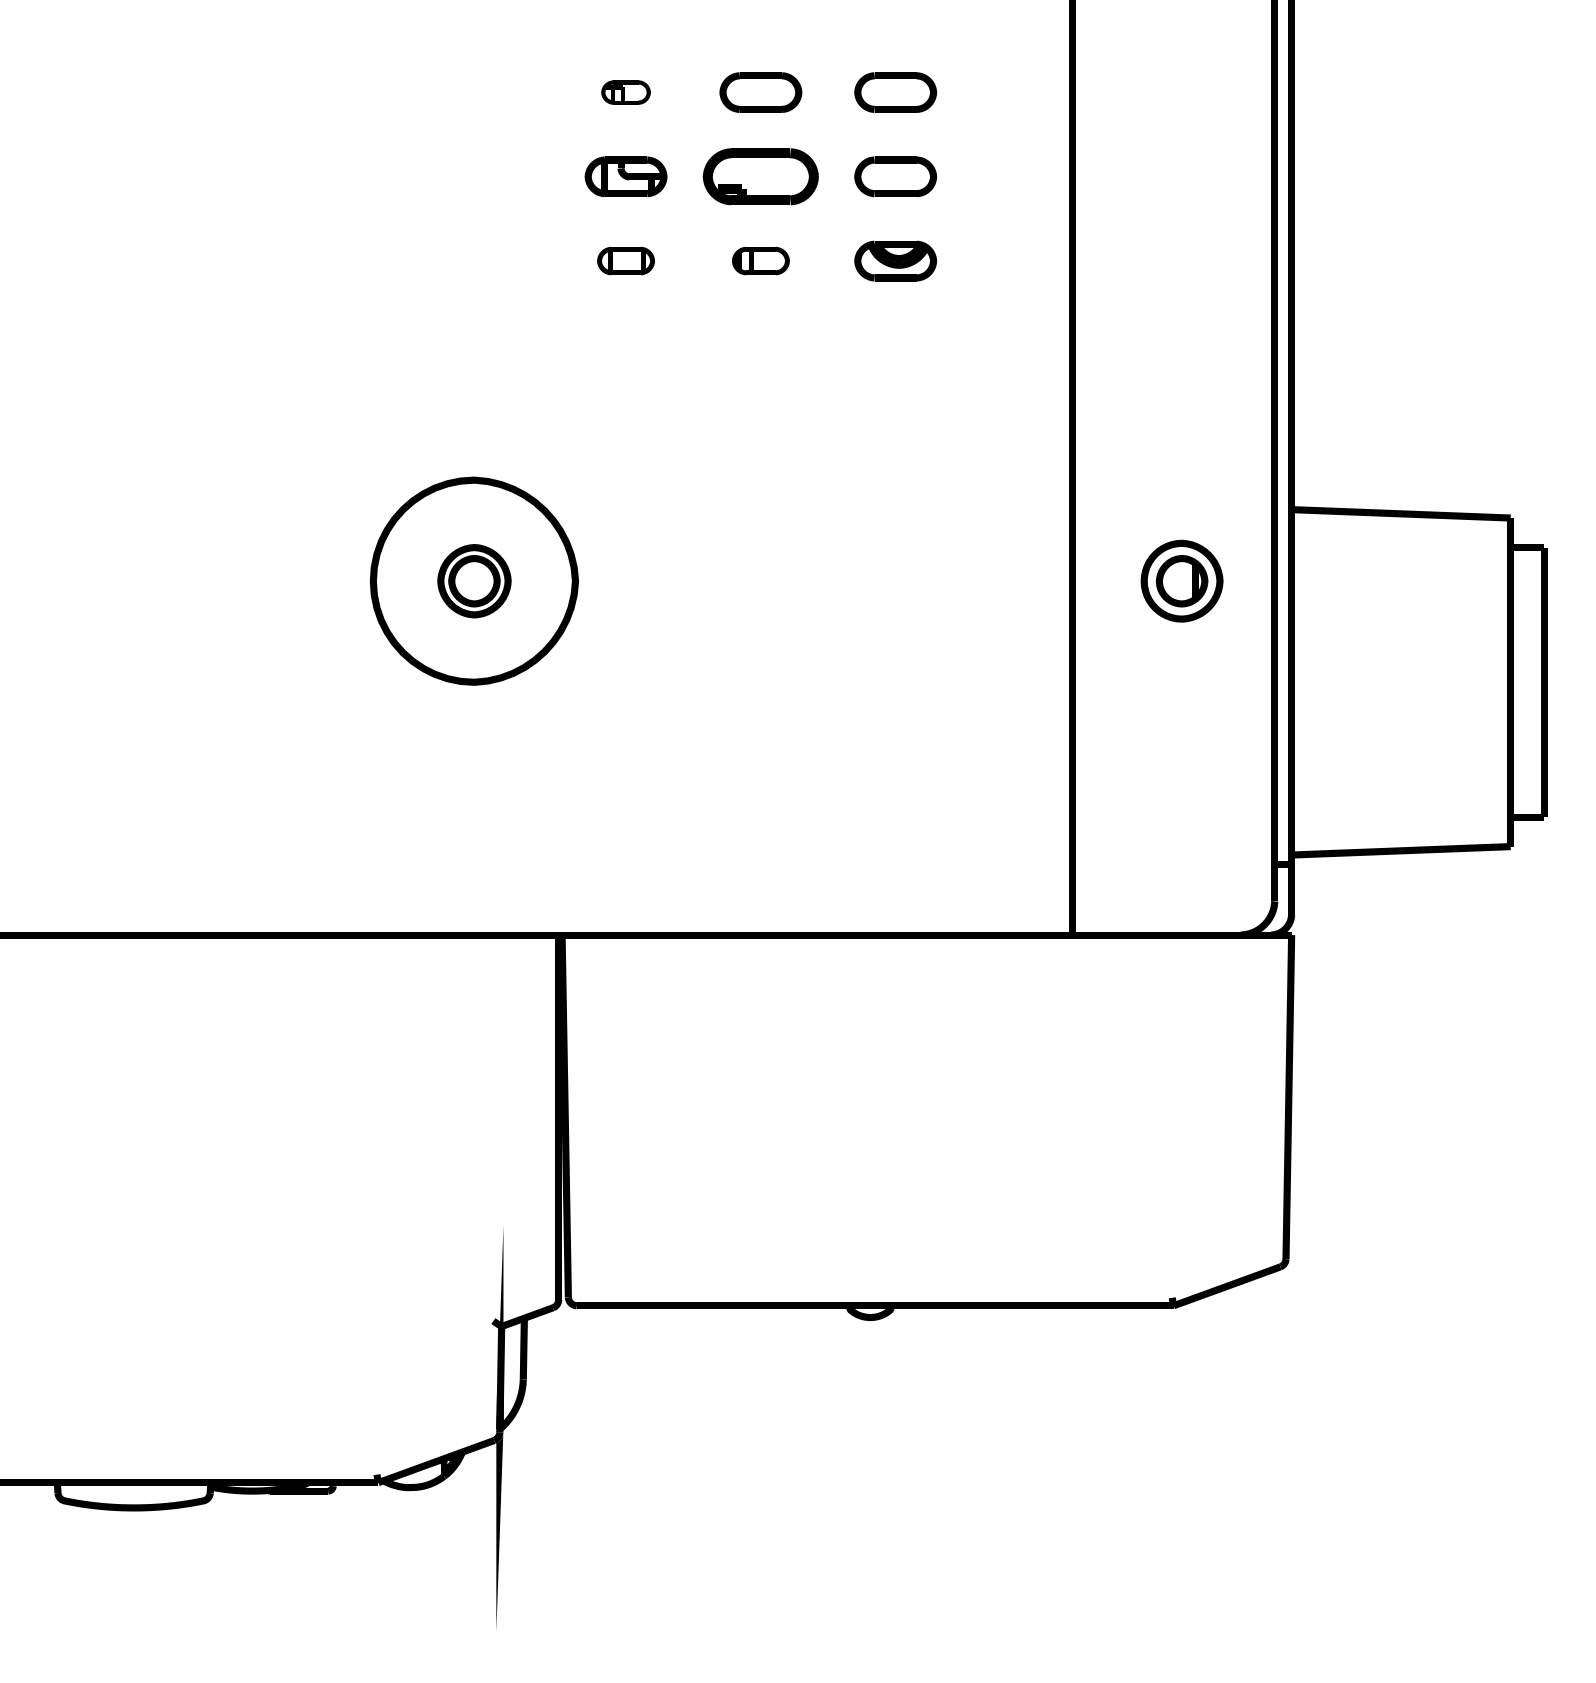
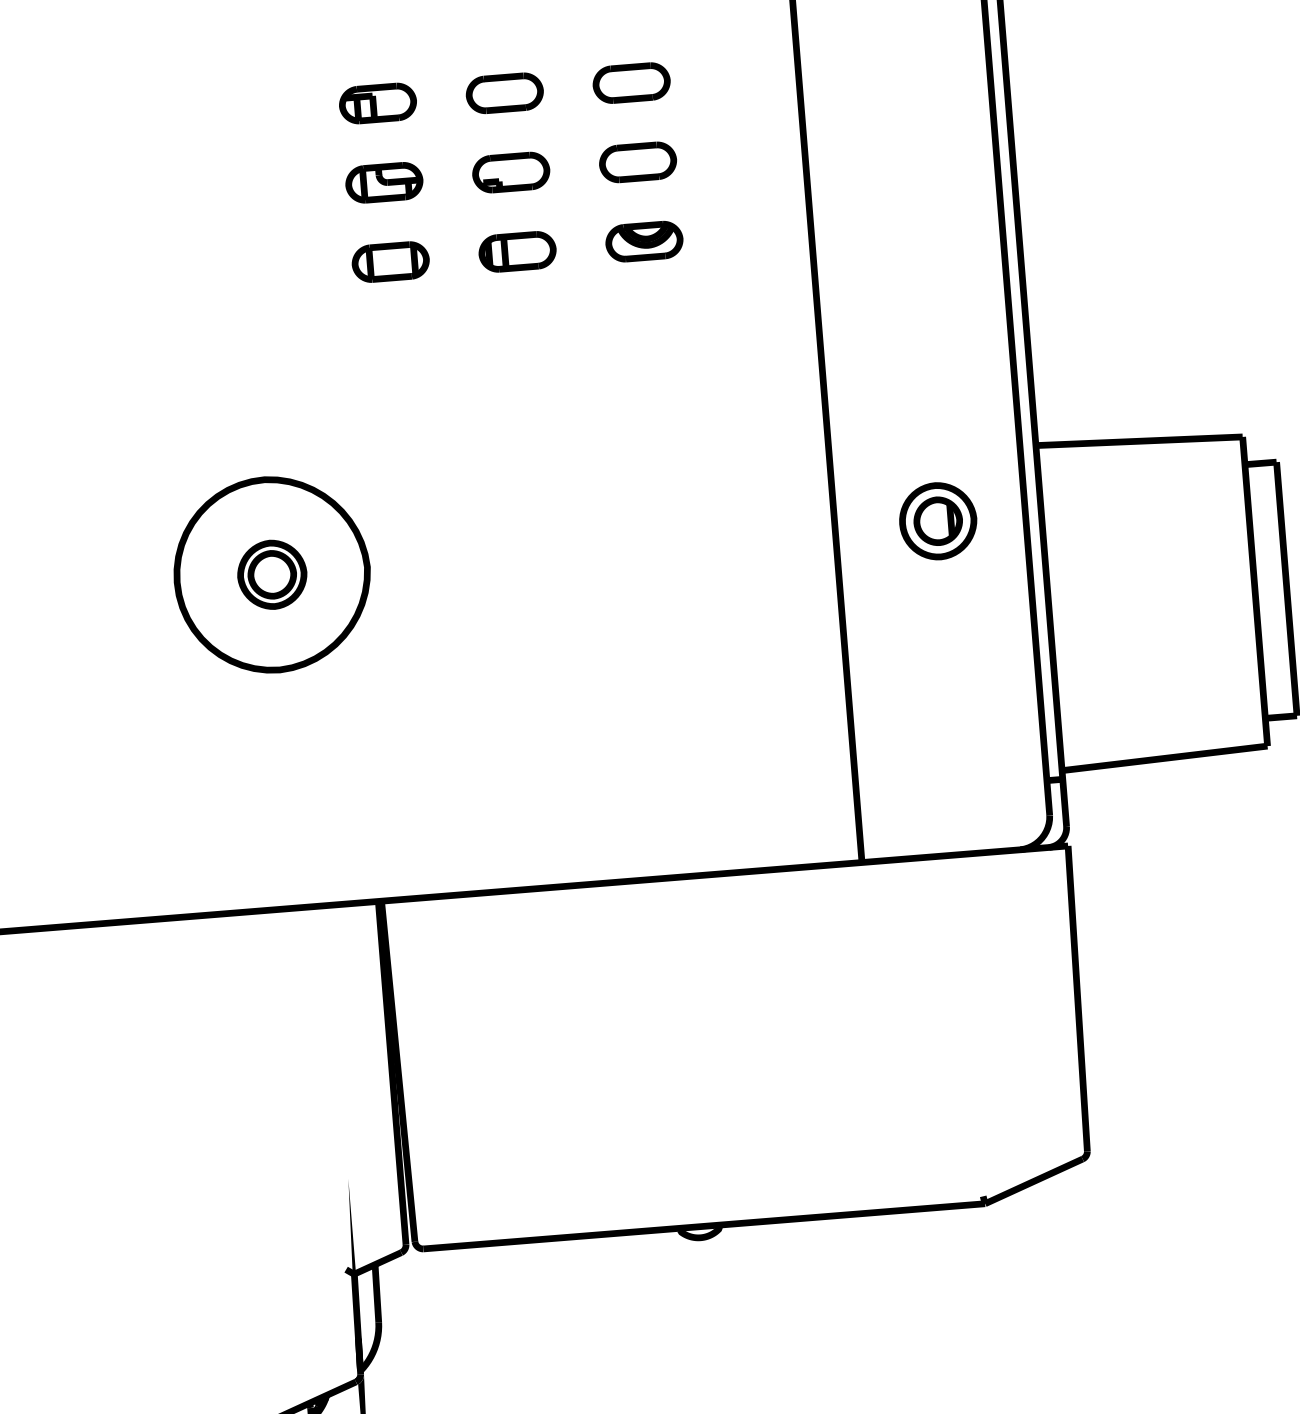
part: (625, 92) -> (377, 103), size x1.67
part: (760, 176) -> (510, 172), size x0.71
part: (625, 260) -> (390, 261), size x1.43
part: (760, 260) -> (517, 251), size x1.43

